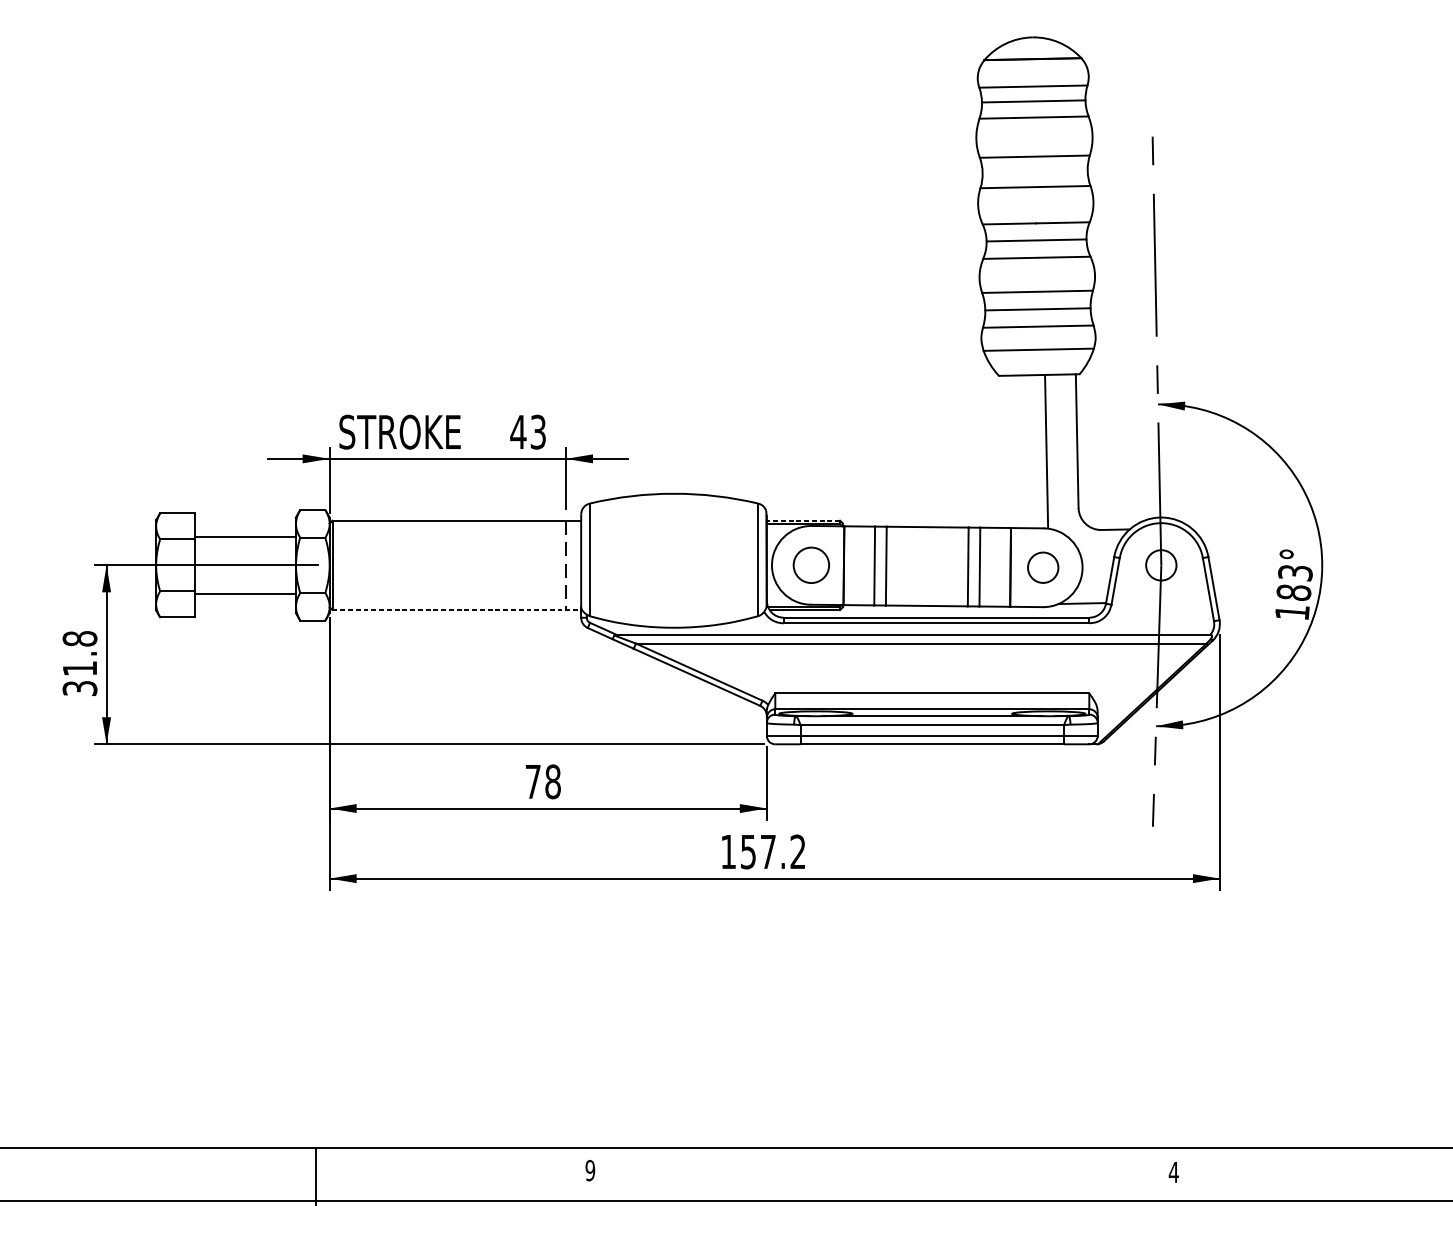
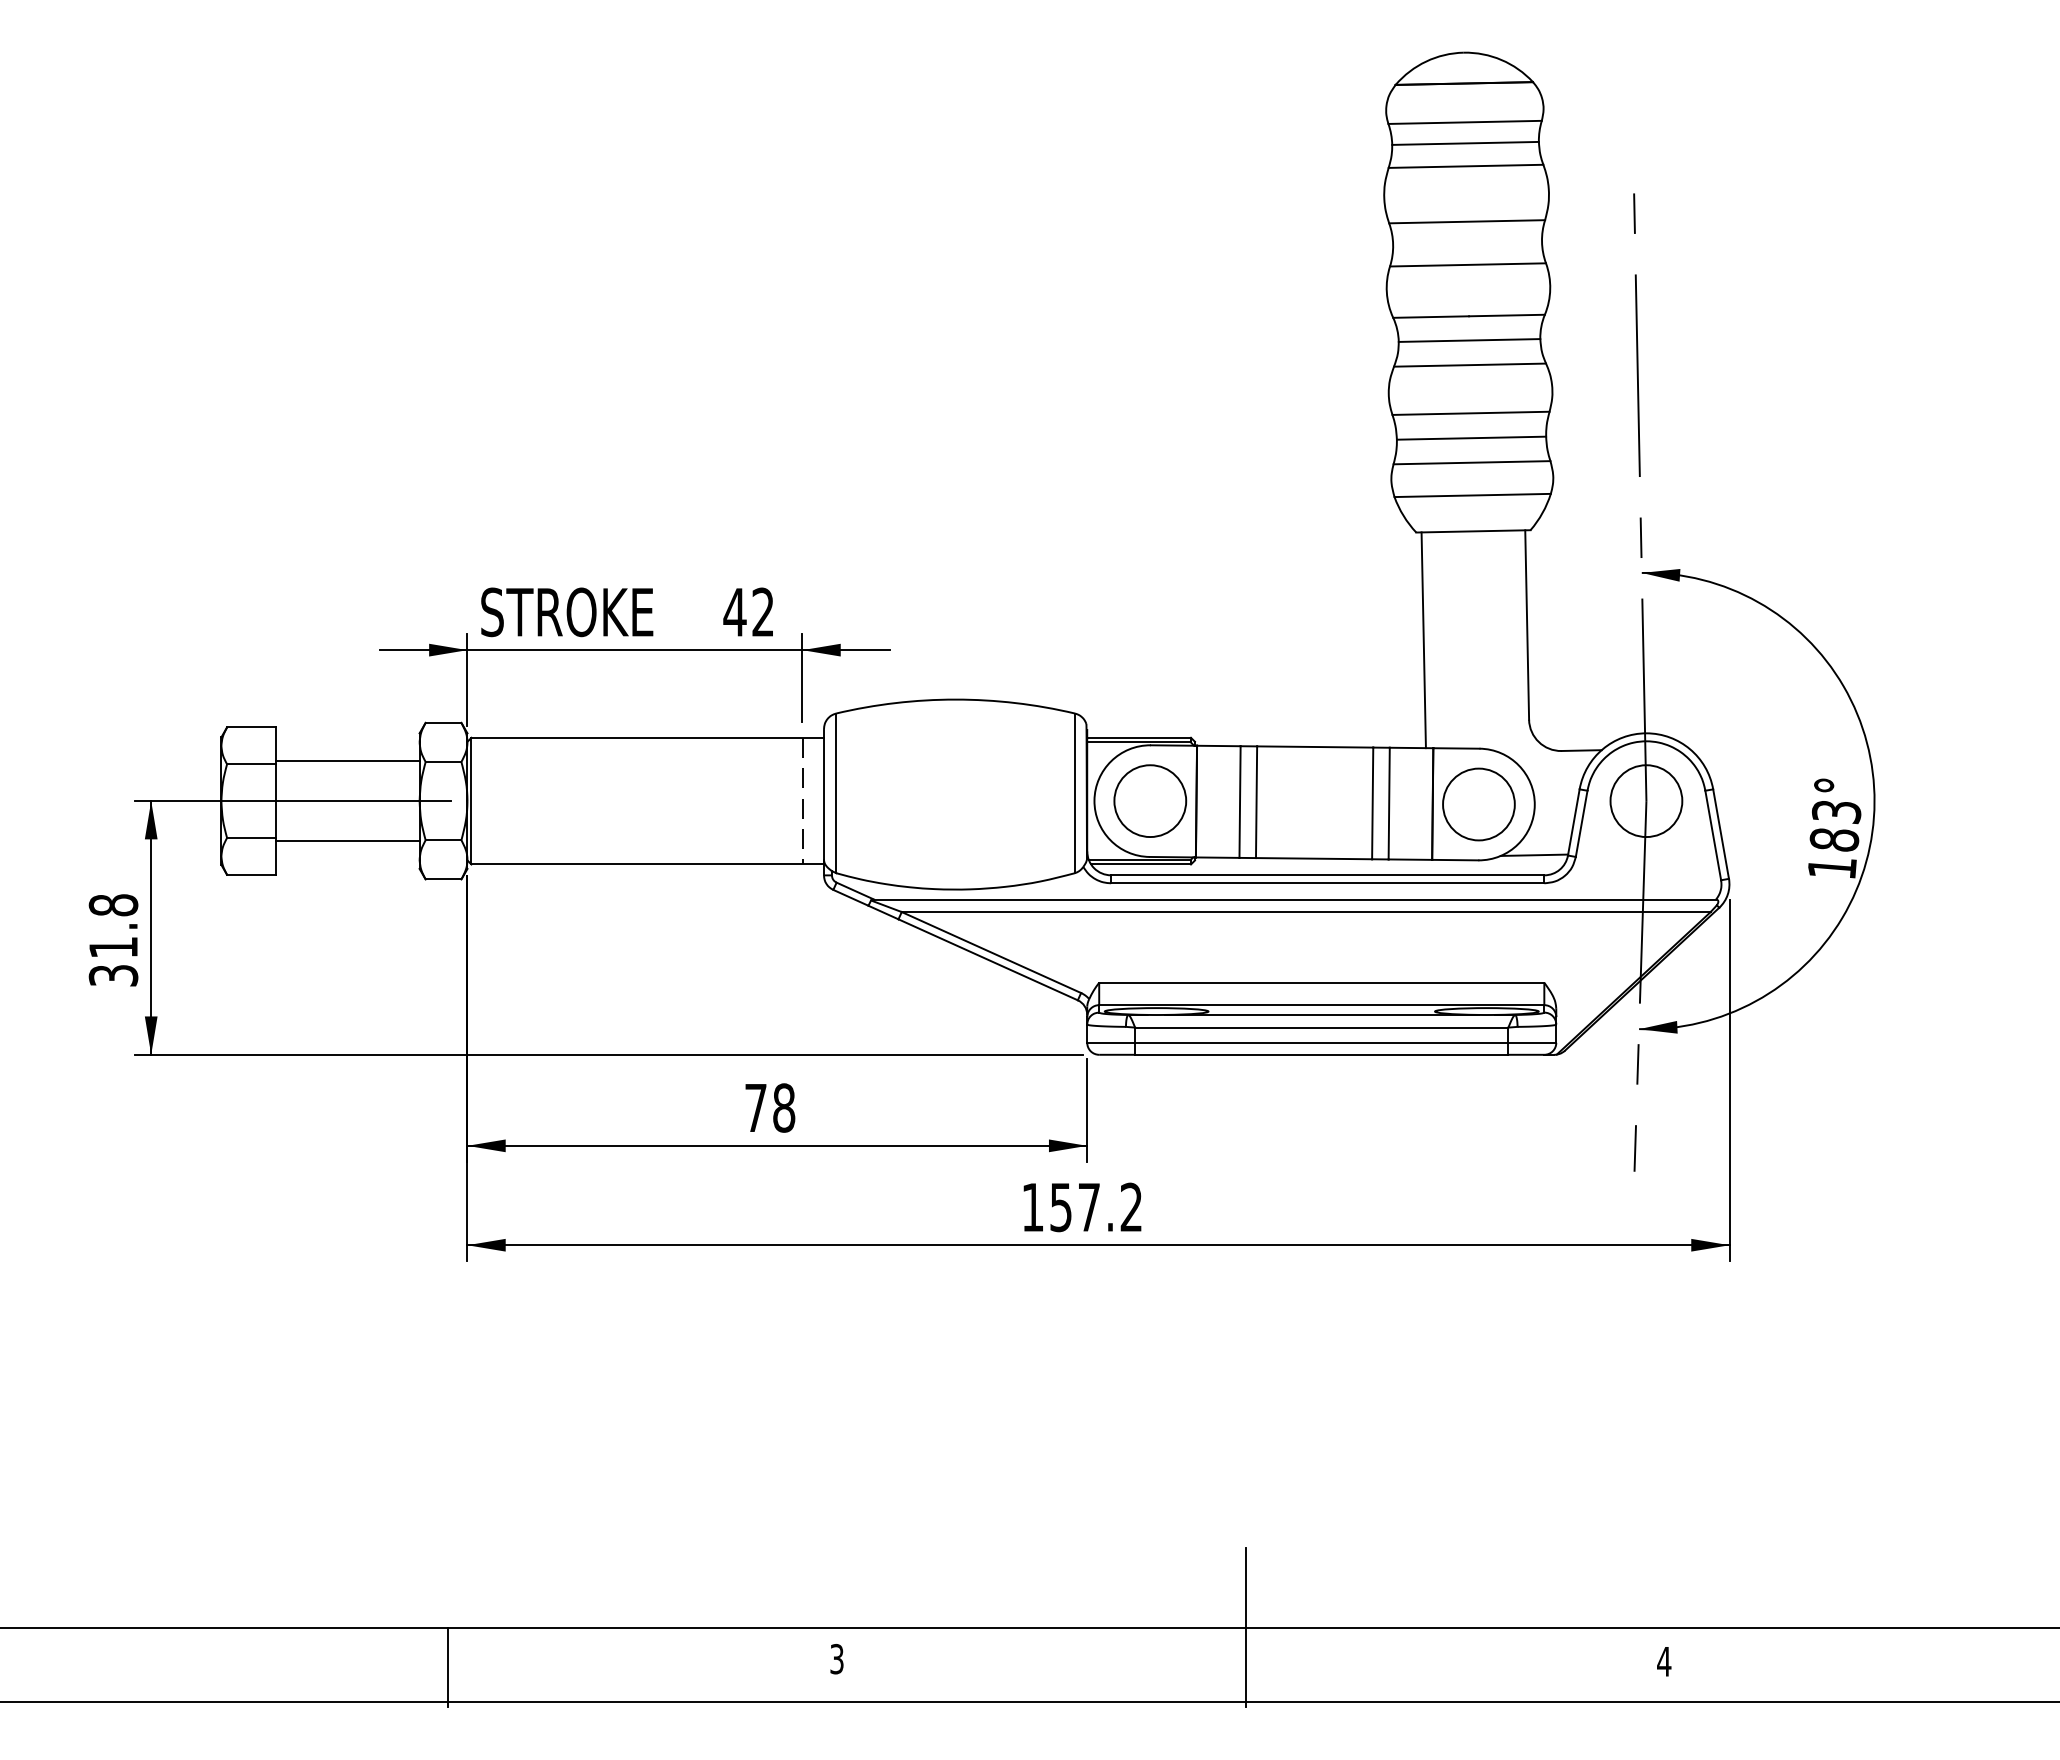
text: (537, 432) -> (762, 612), 43 -> 42
line: (1046, 451) -> (1423, 640), moved
line: (803, 520) -> (1139, 737), dashed -> solid
circle: (811, 564) -> (1150, 800), size x1.43
circle: (1161, 565) -> (1646, 801), size x1.67
circle: (1042, 567) -> (1478, 804), size x1.67
line: (457, 610) -> (648, 864), dashed -> solid
line: (878, 1148) -> (1245, 1627), added
text: (590, 1170) -> (836, 1659), 9 -> 3

